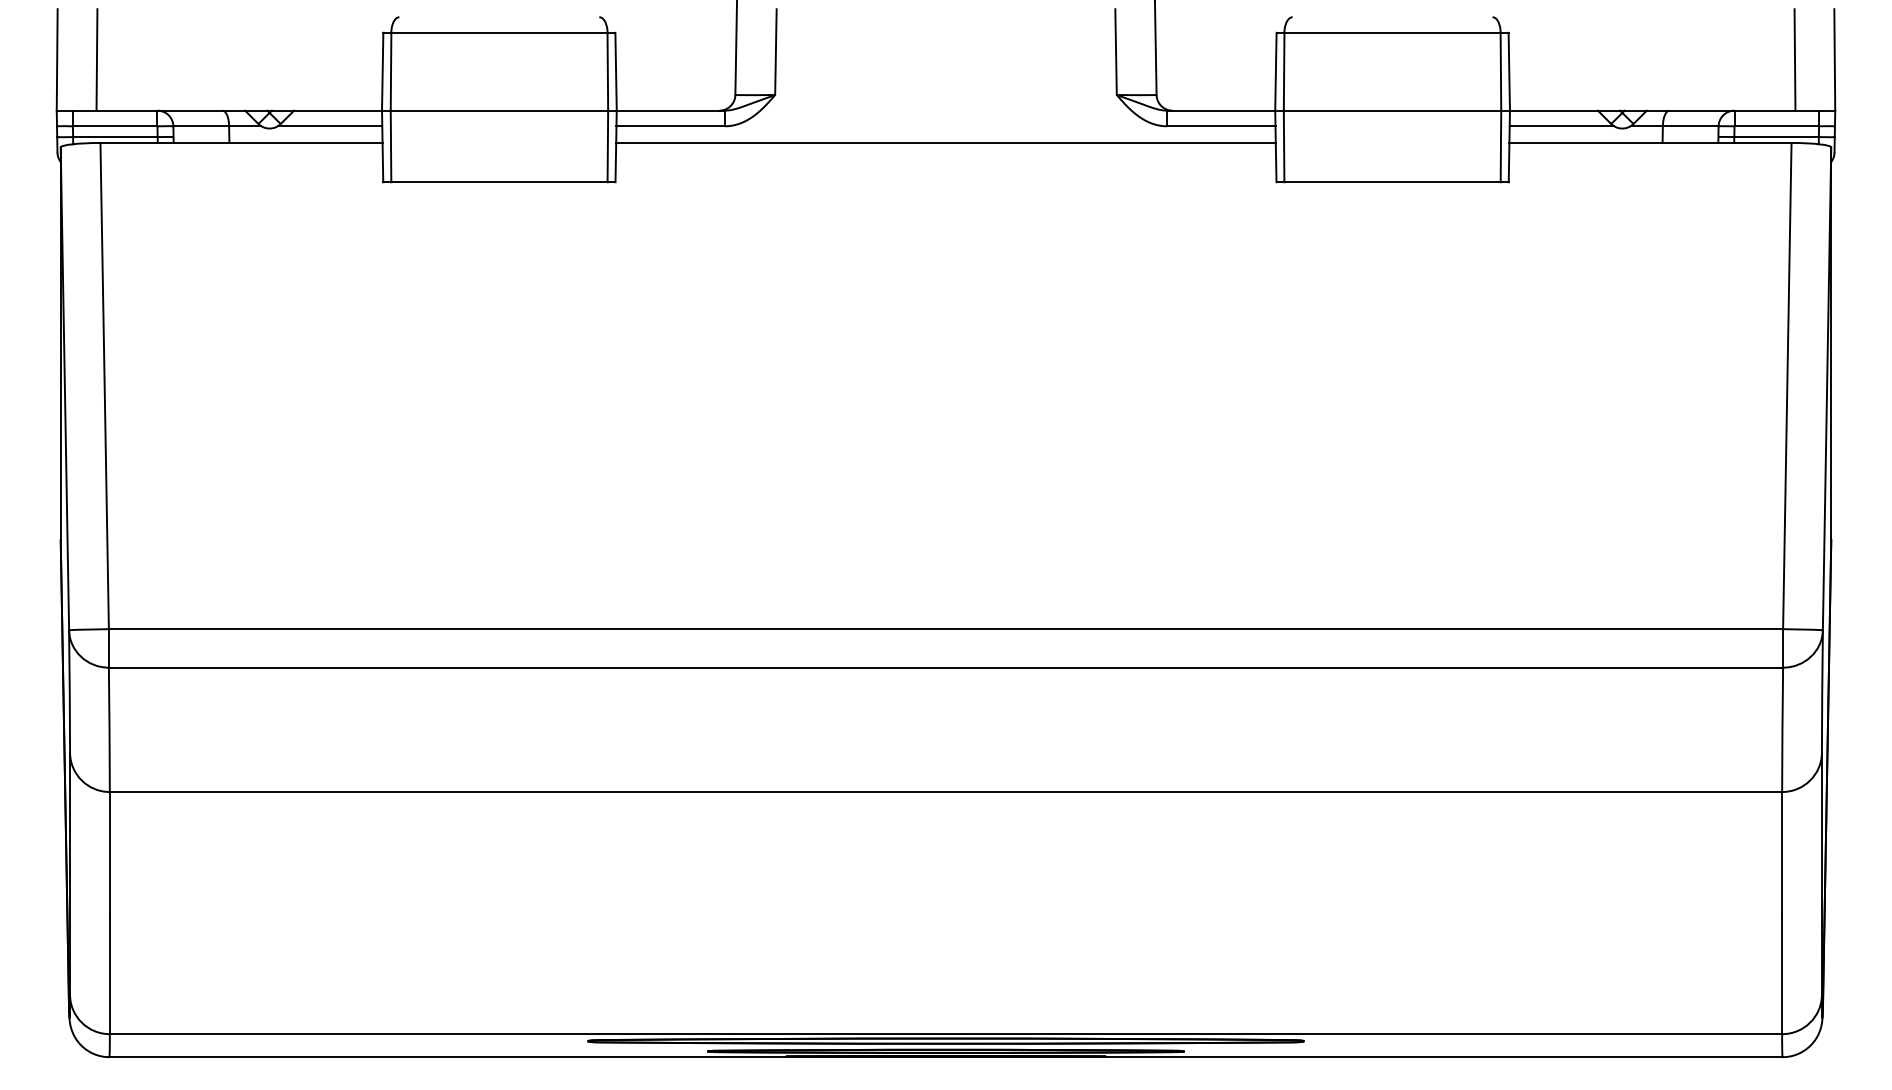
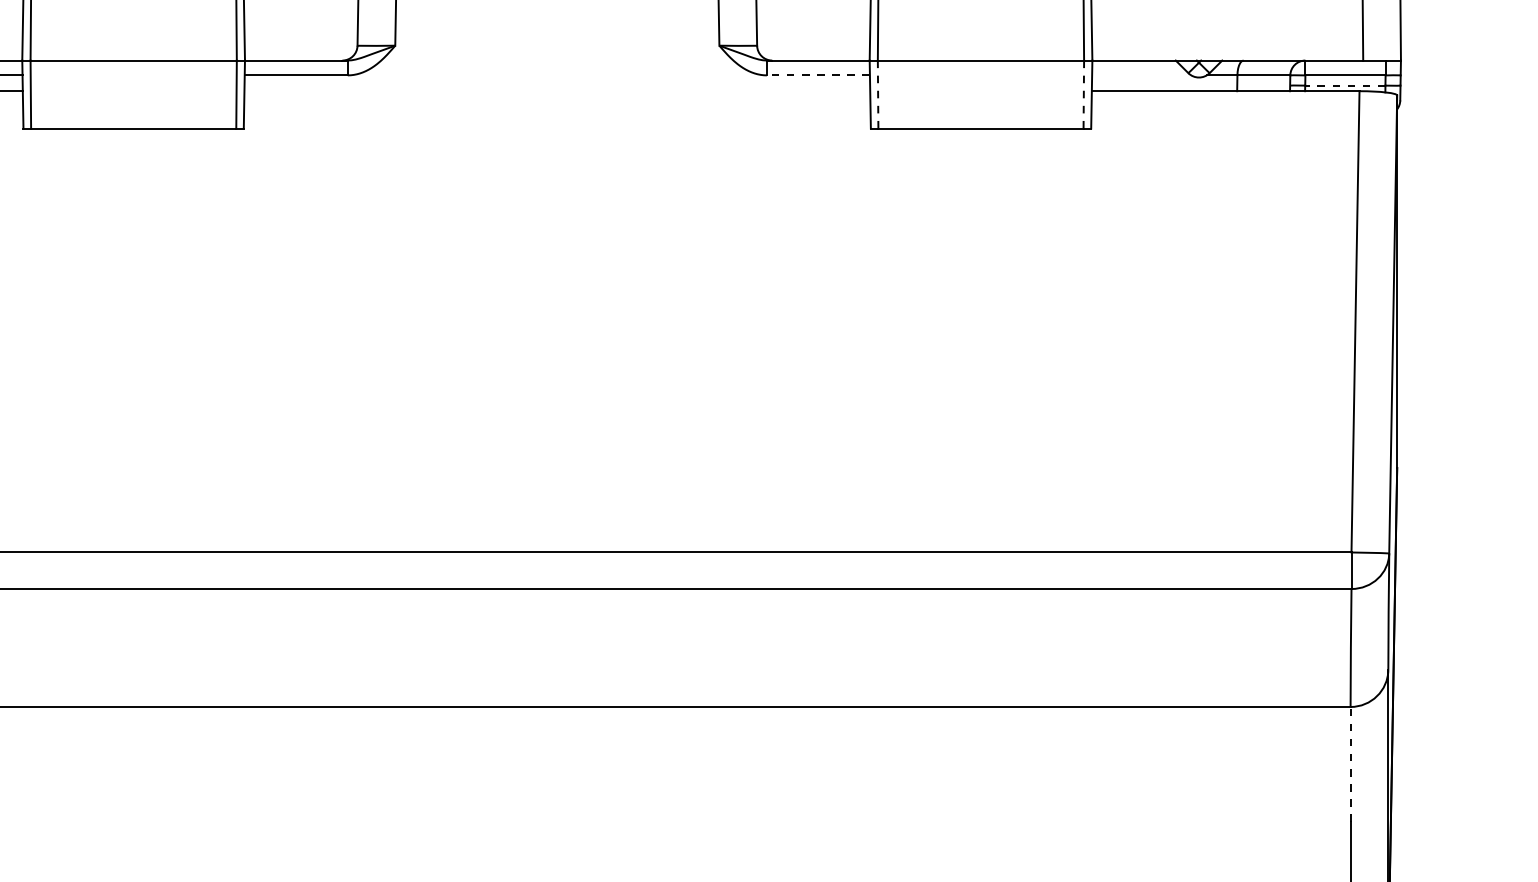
line: (1220, 126) -> (817, 75), solid -> dashed
line: (1561, 126) -> (1141, 75), removed
line: (1776, 137) -> (1345, 86), solid -> dashed
line: (945, 142) -> (556, 90), removed
line: (1284, 146) -> (878, 94), solid -> dashed
line: (1500, 146) -> (1083, 94), solid -> dashed
line: (1782, 852) -> (1350, 764), solid -> dashed

